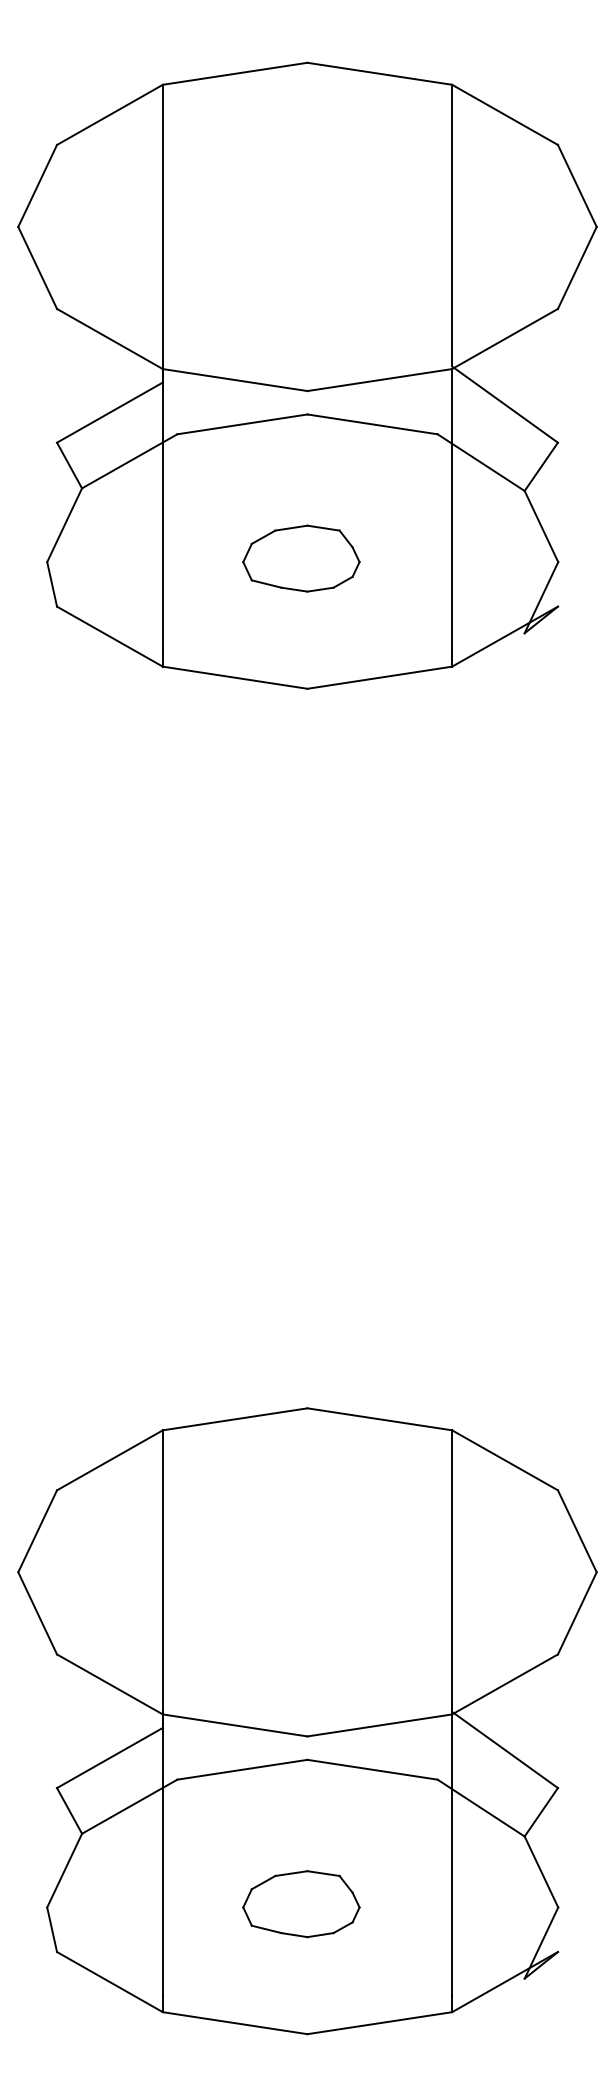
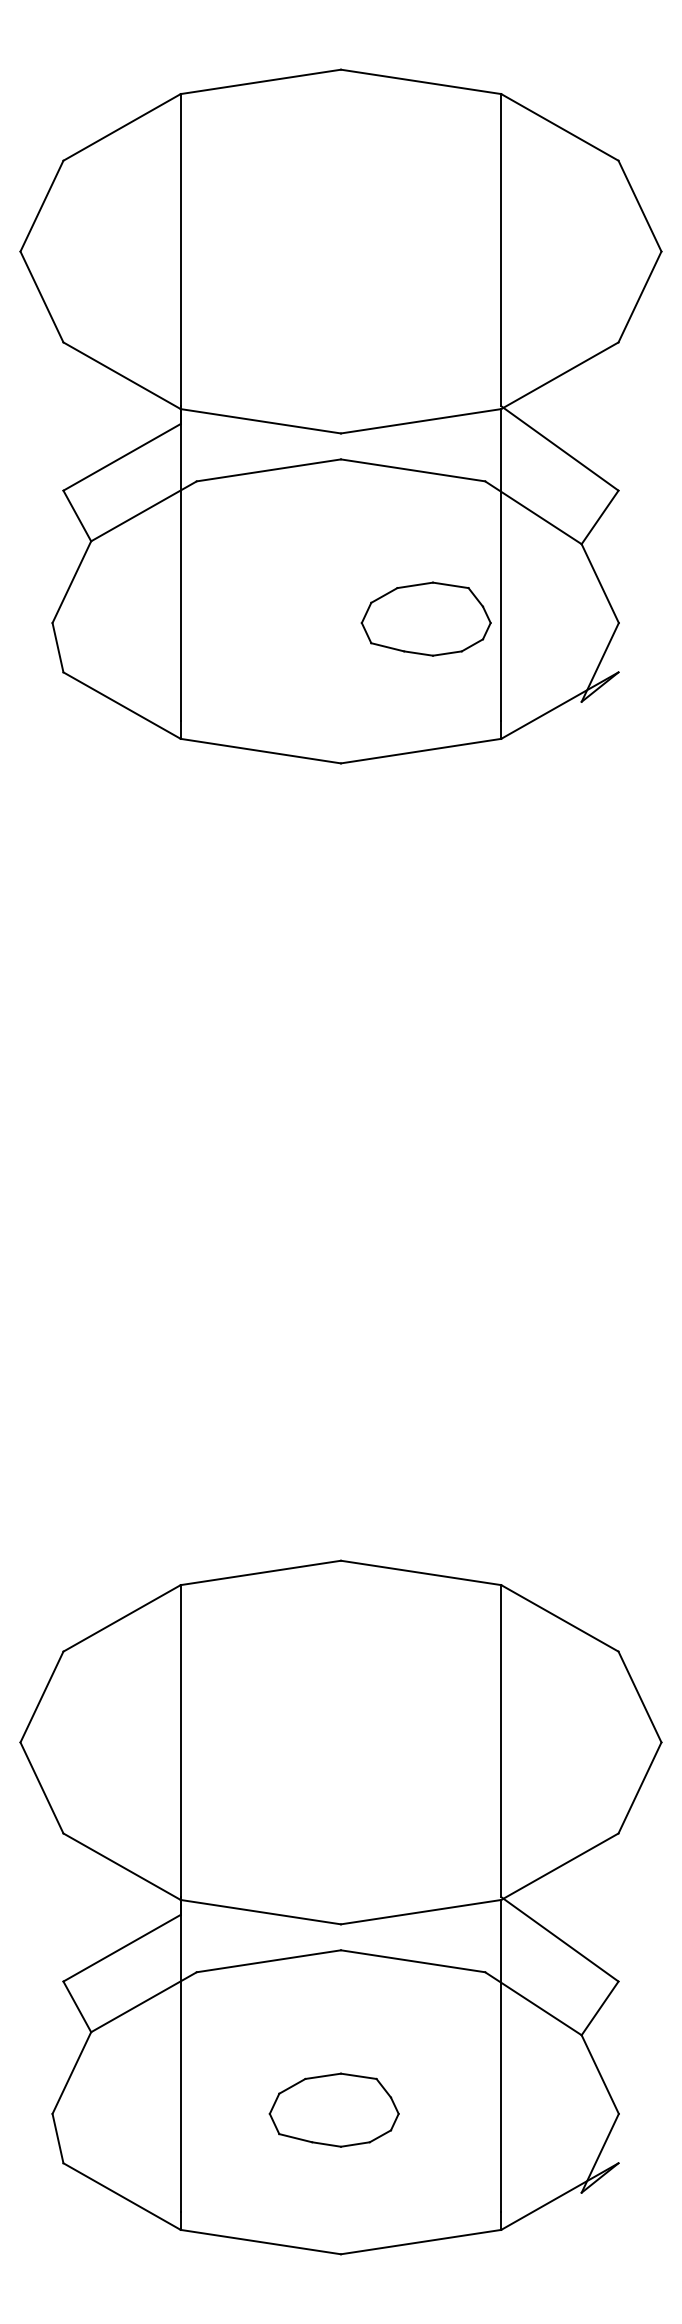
part: (300, 558) -> (425, 618), moved

